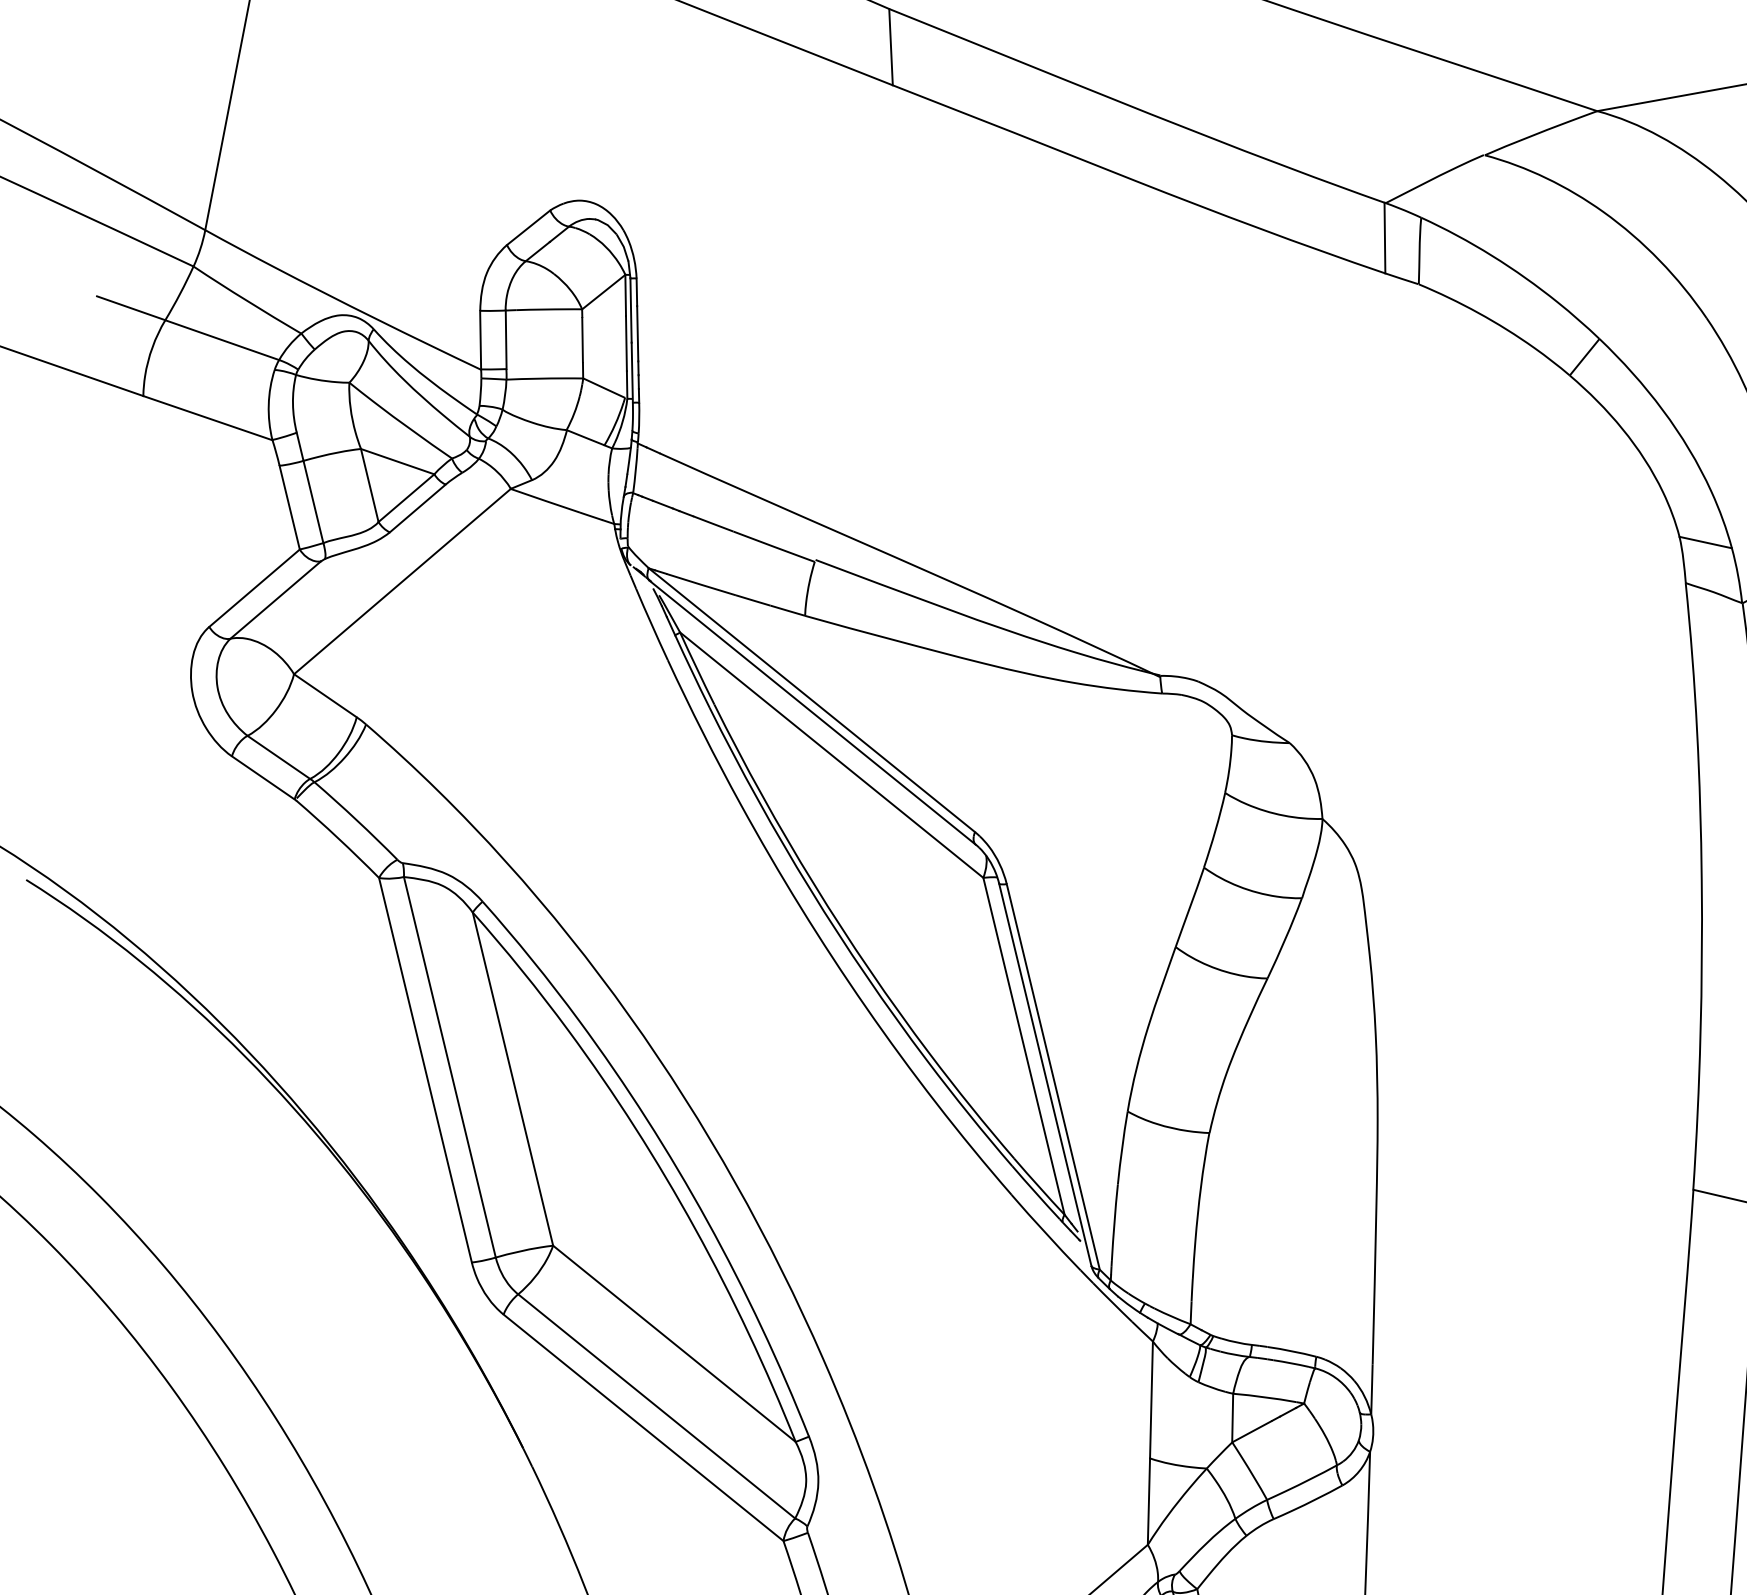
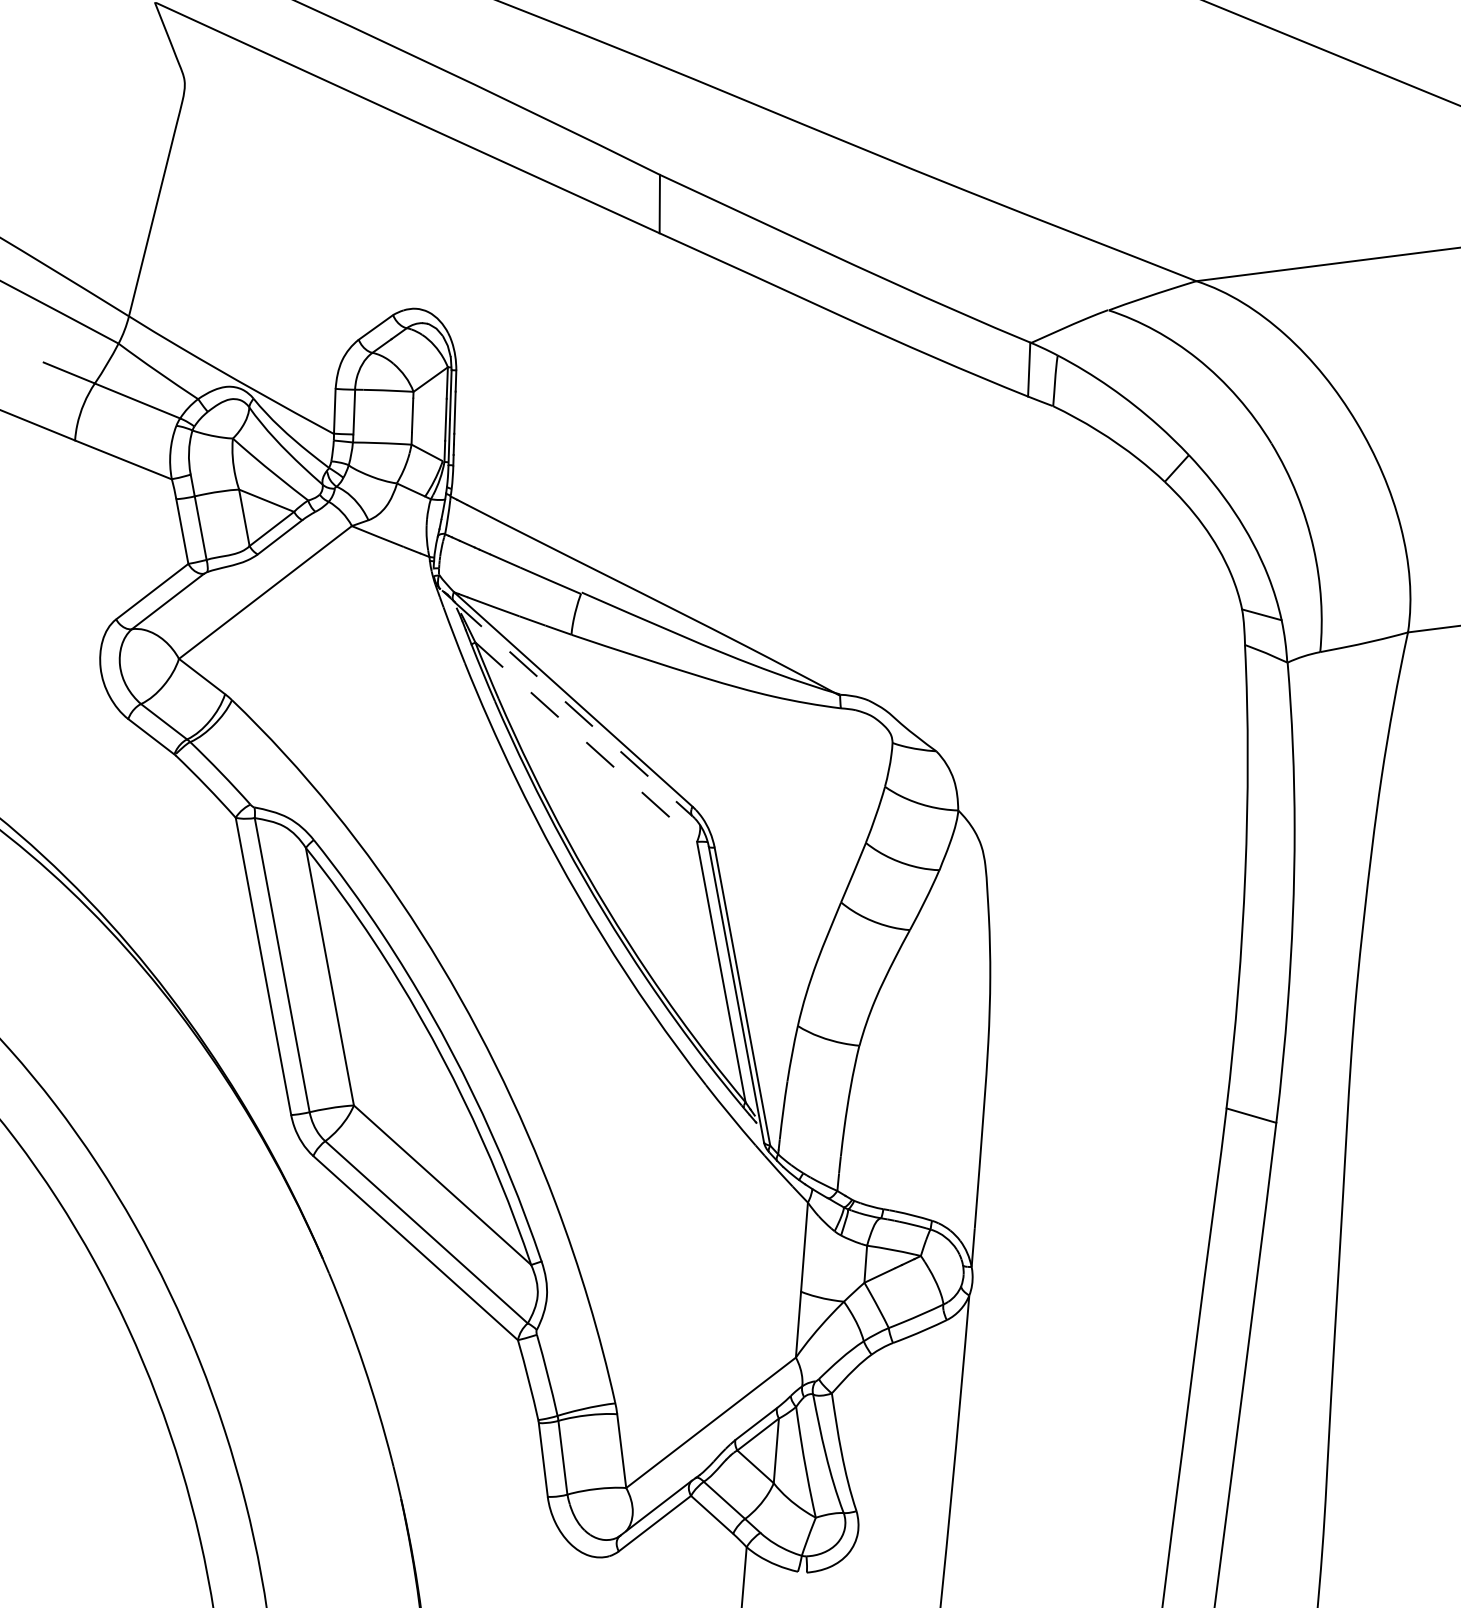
line: (812, 713) -> (573, 709), solid -> dashed
line: (832, 755) -> (586, 742), solid -> dashed

